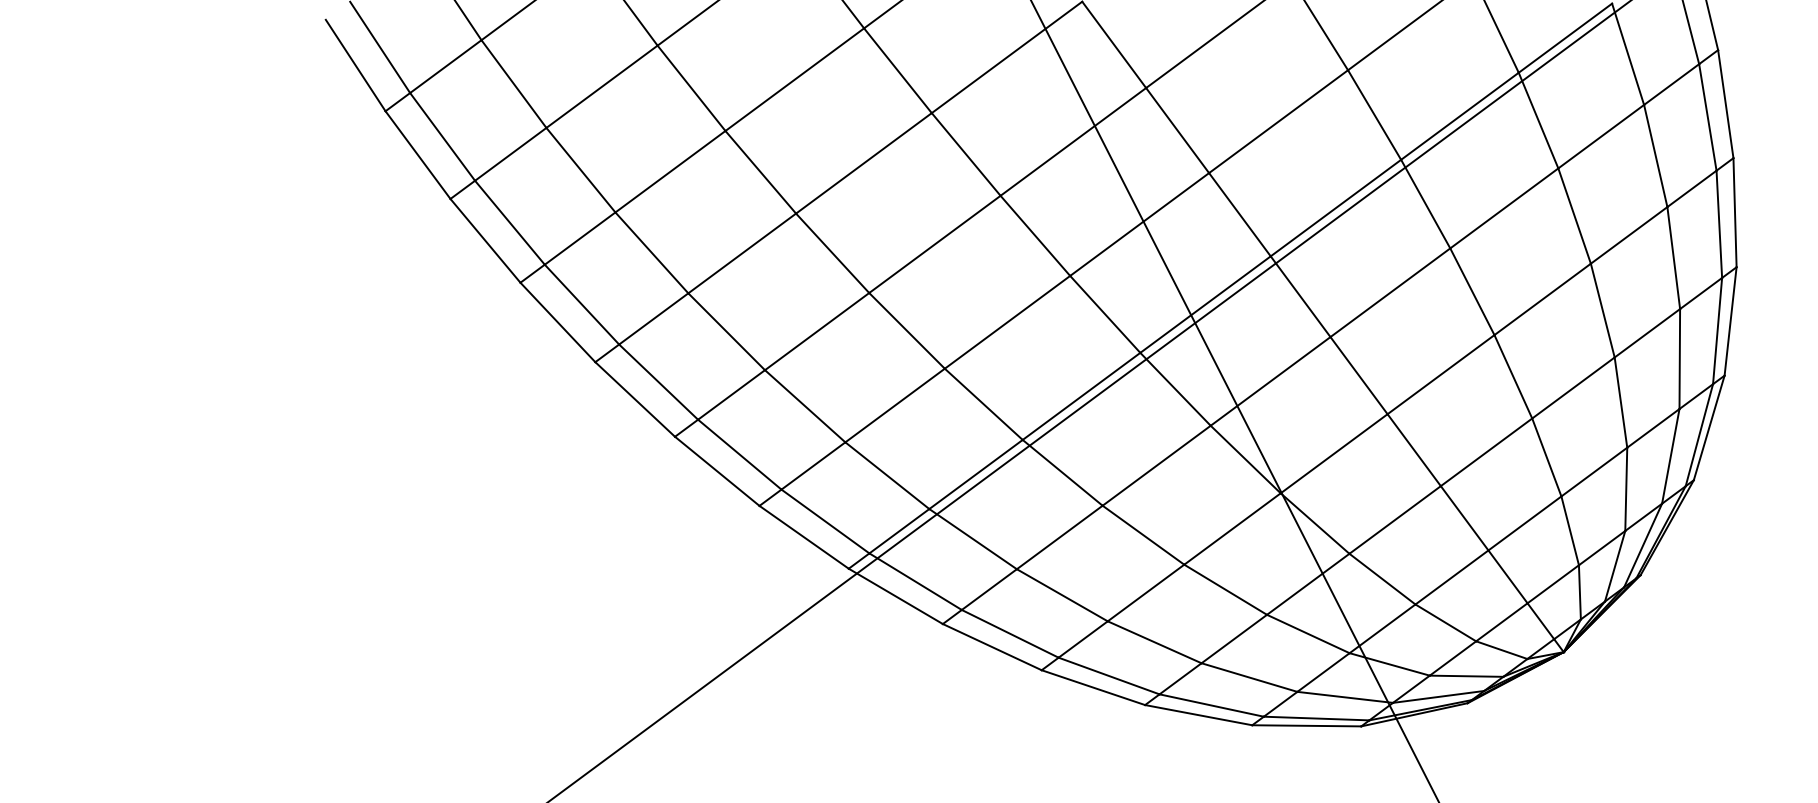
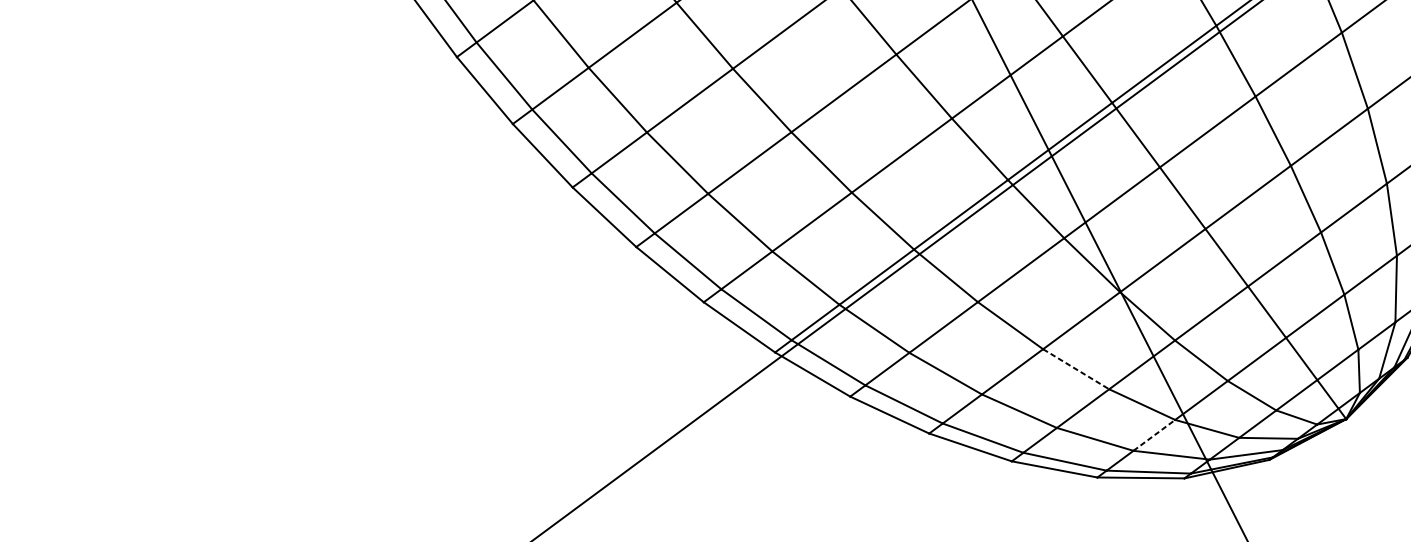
line: (1226, 590) -> (1076, 369), solid -> dashed
line: (1323, 672) -> (1154, 435), solid -> dashed

